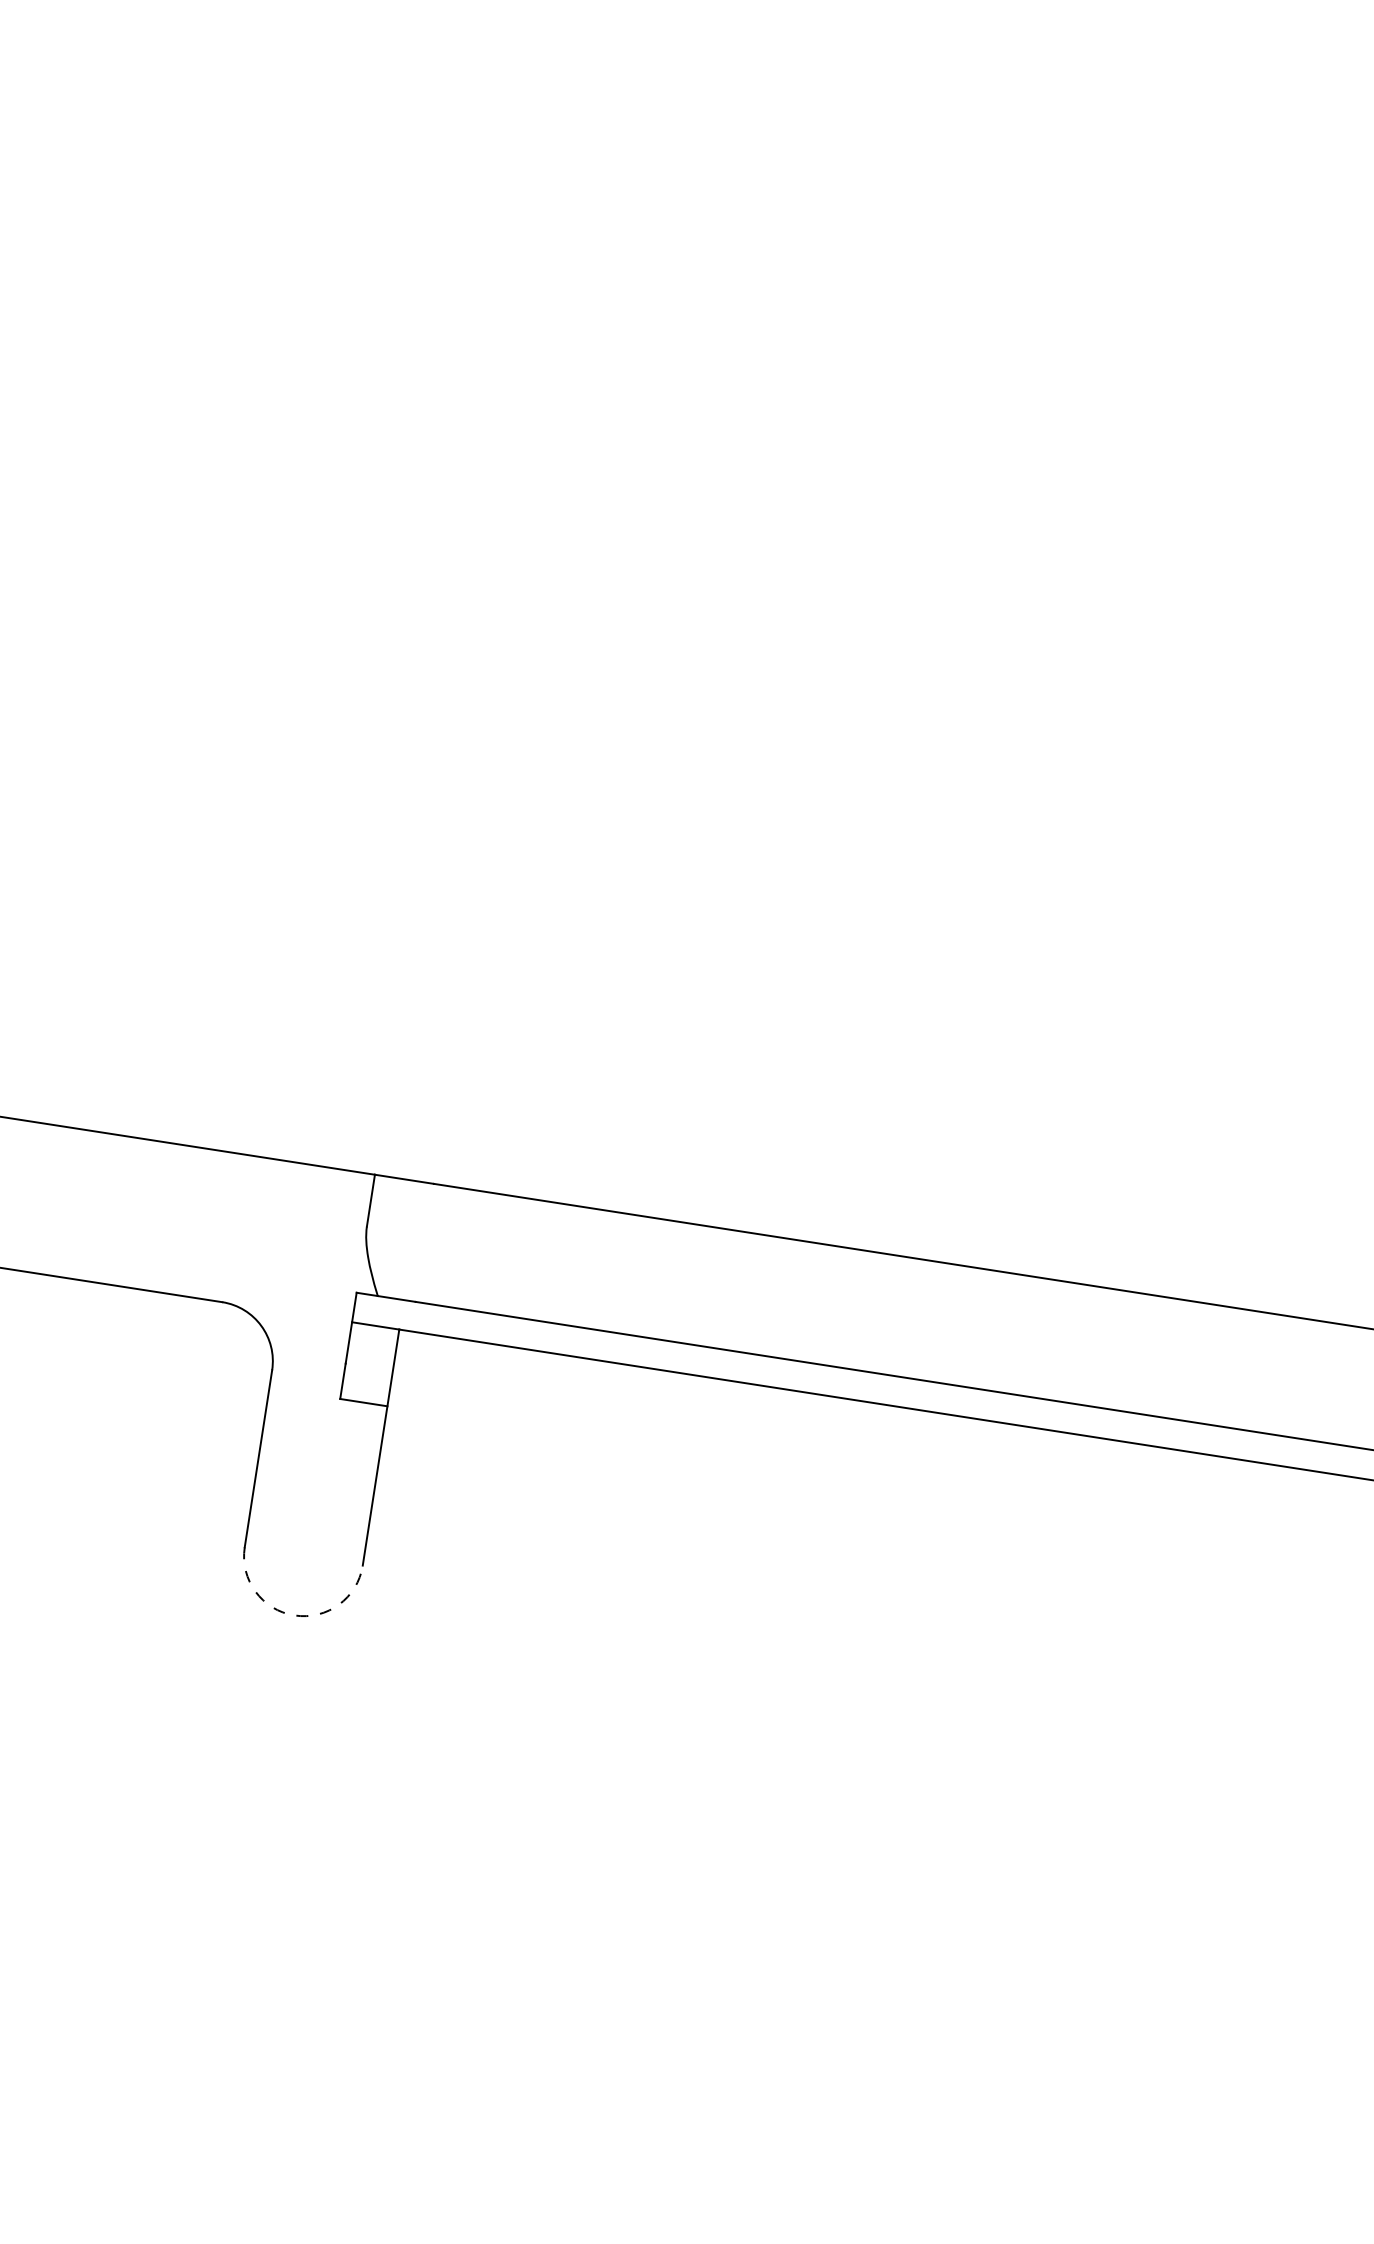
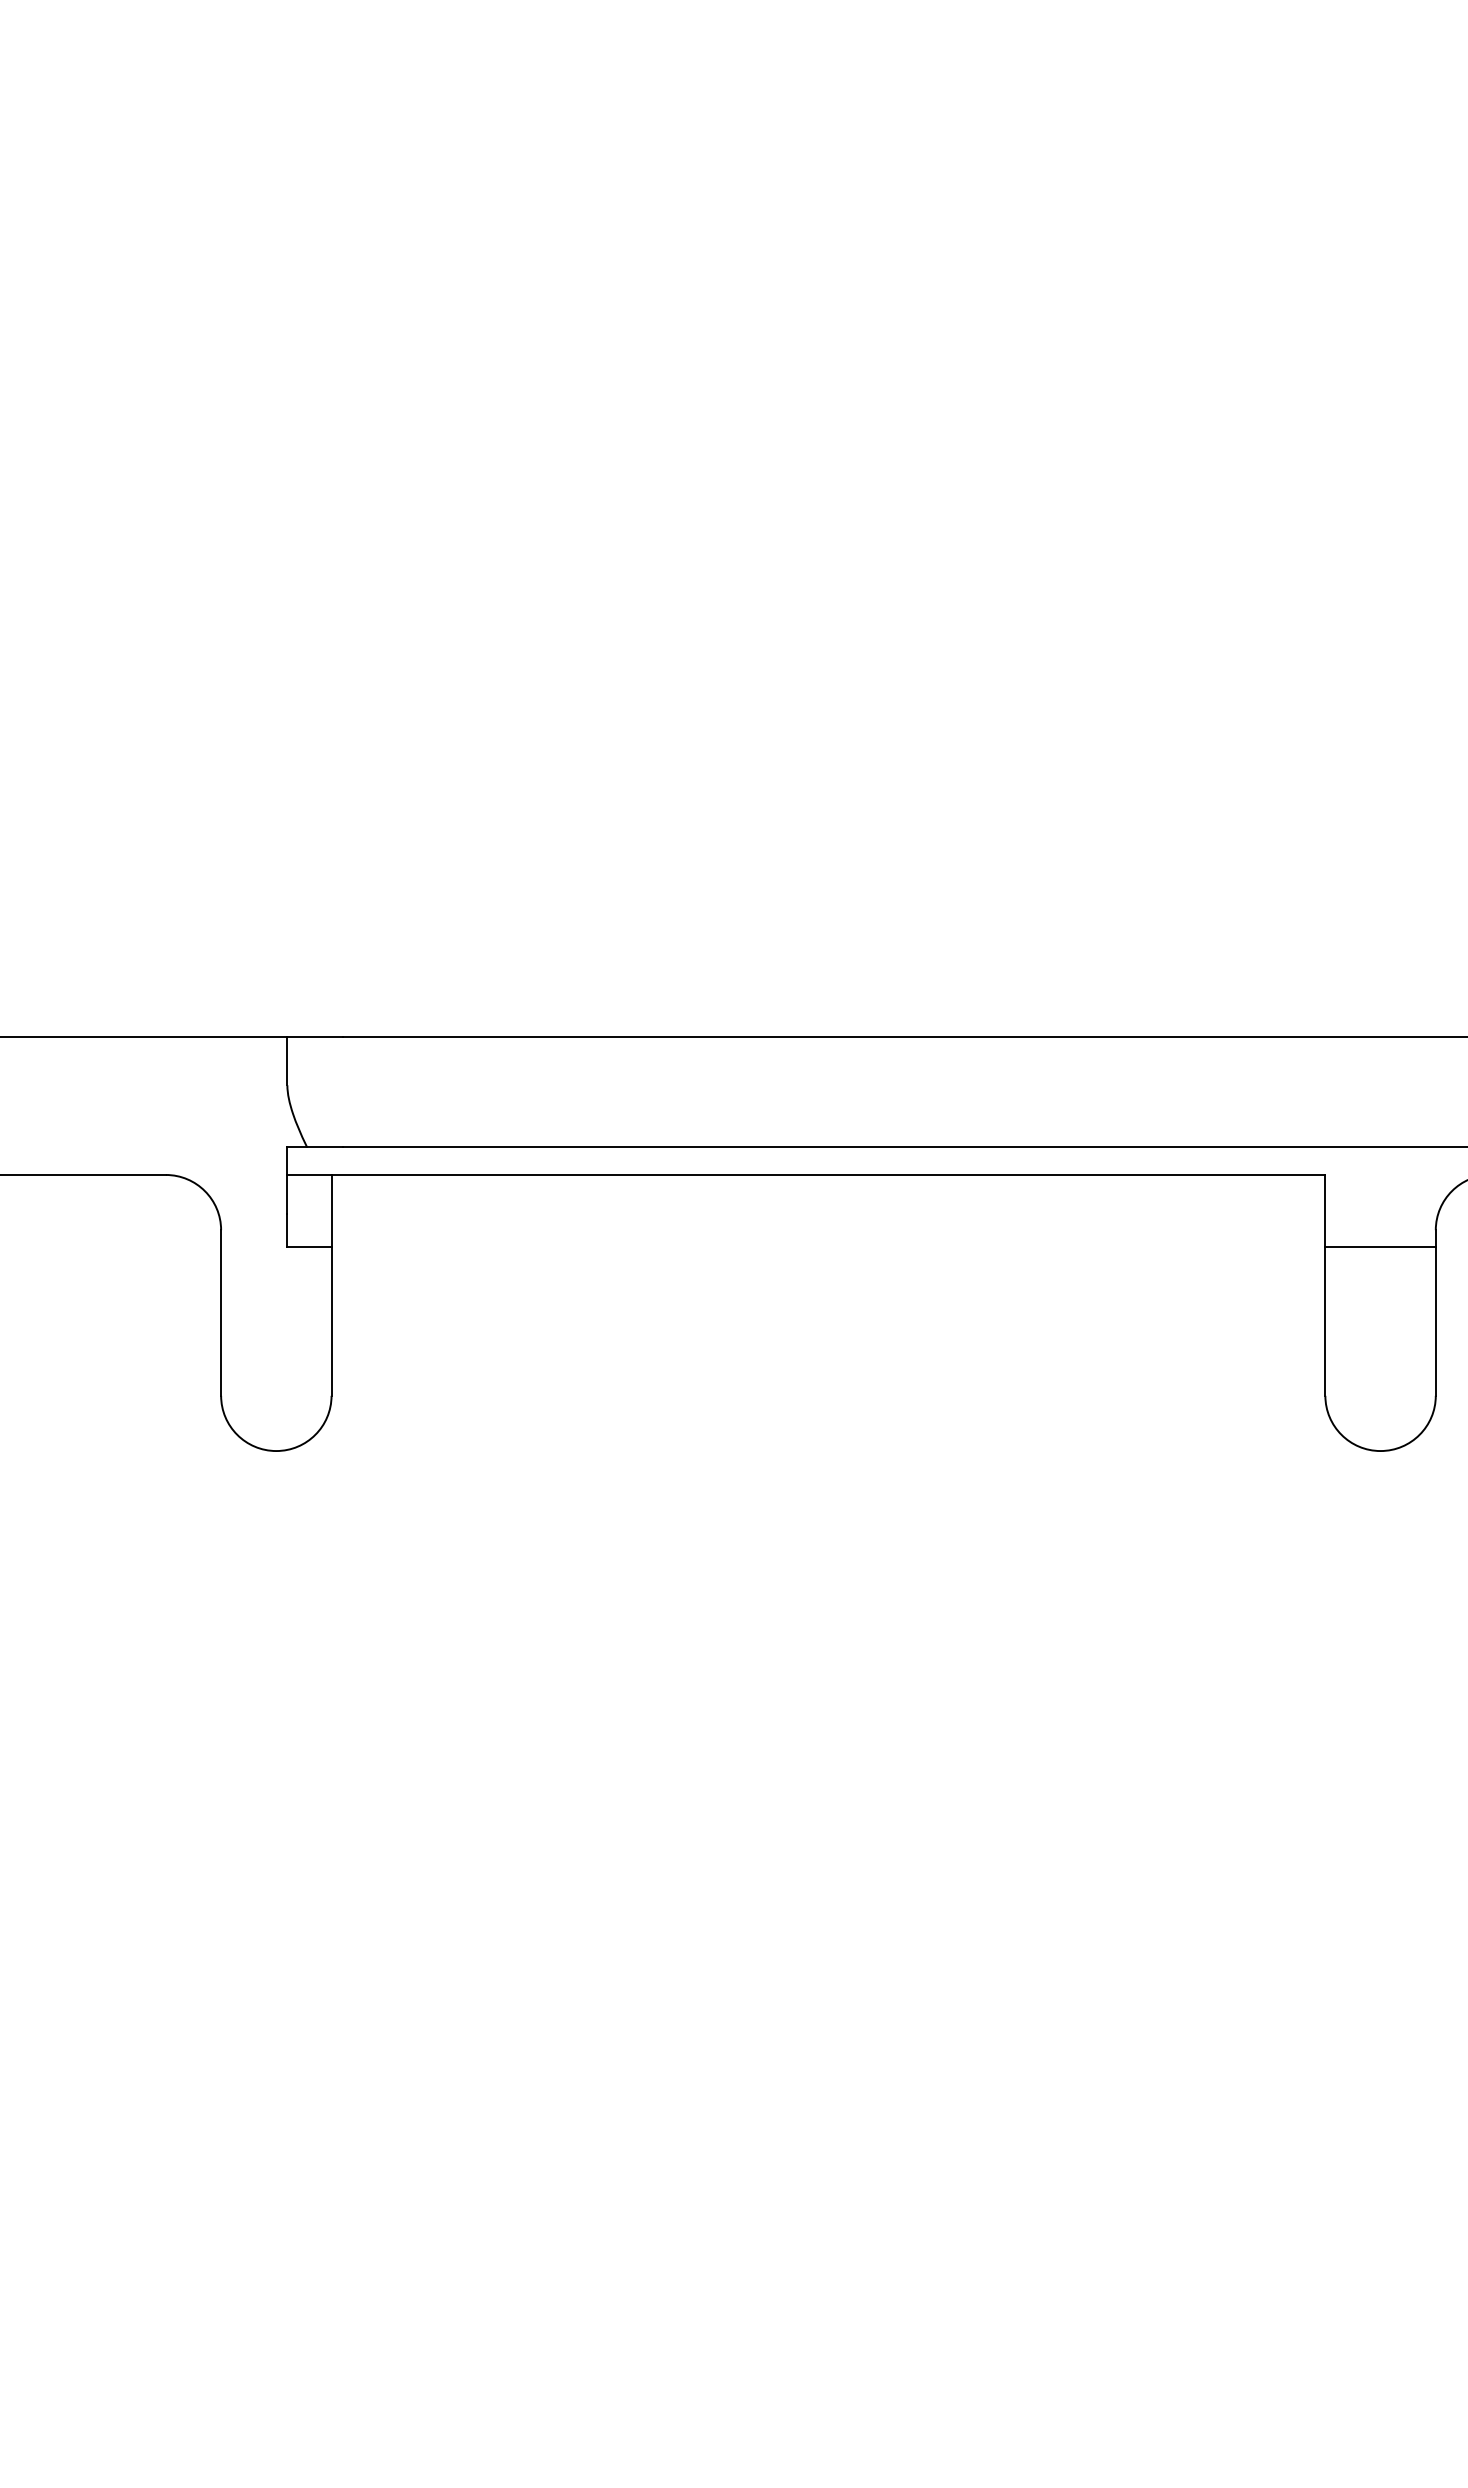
arc: (294, 1616) -> (276, 1451), dashed -> solid

